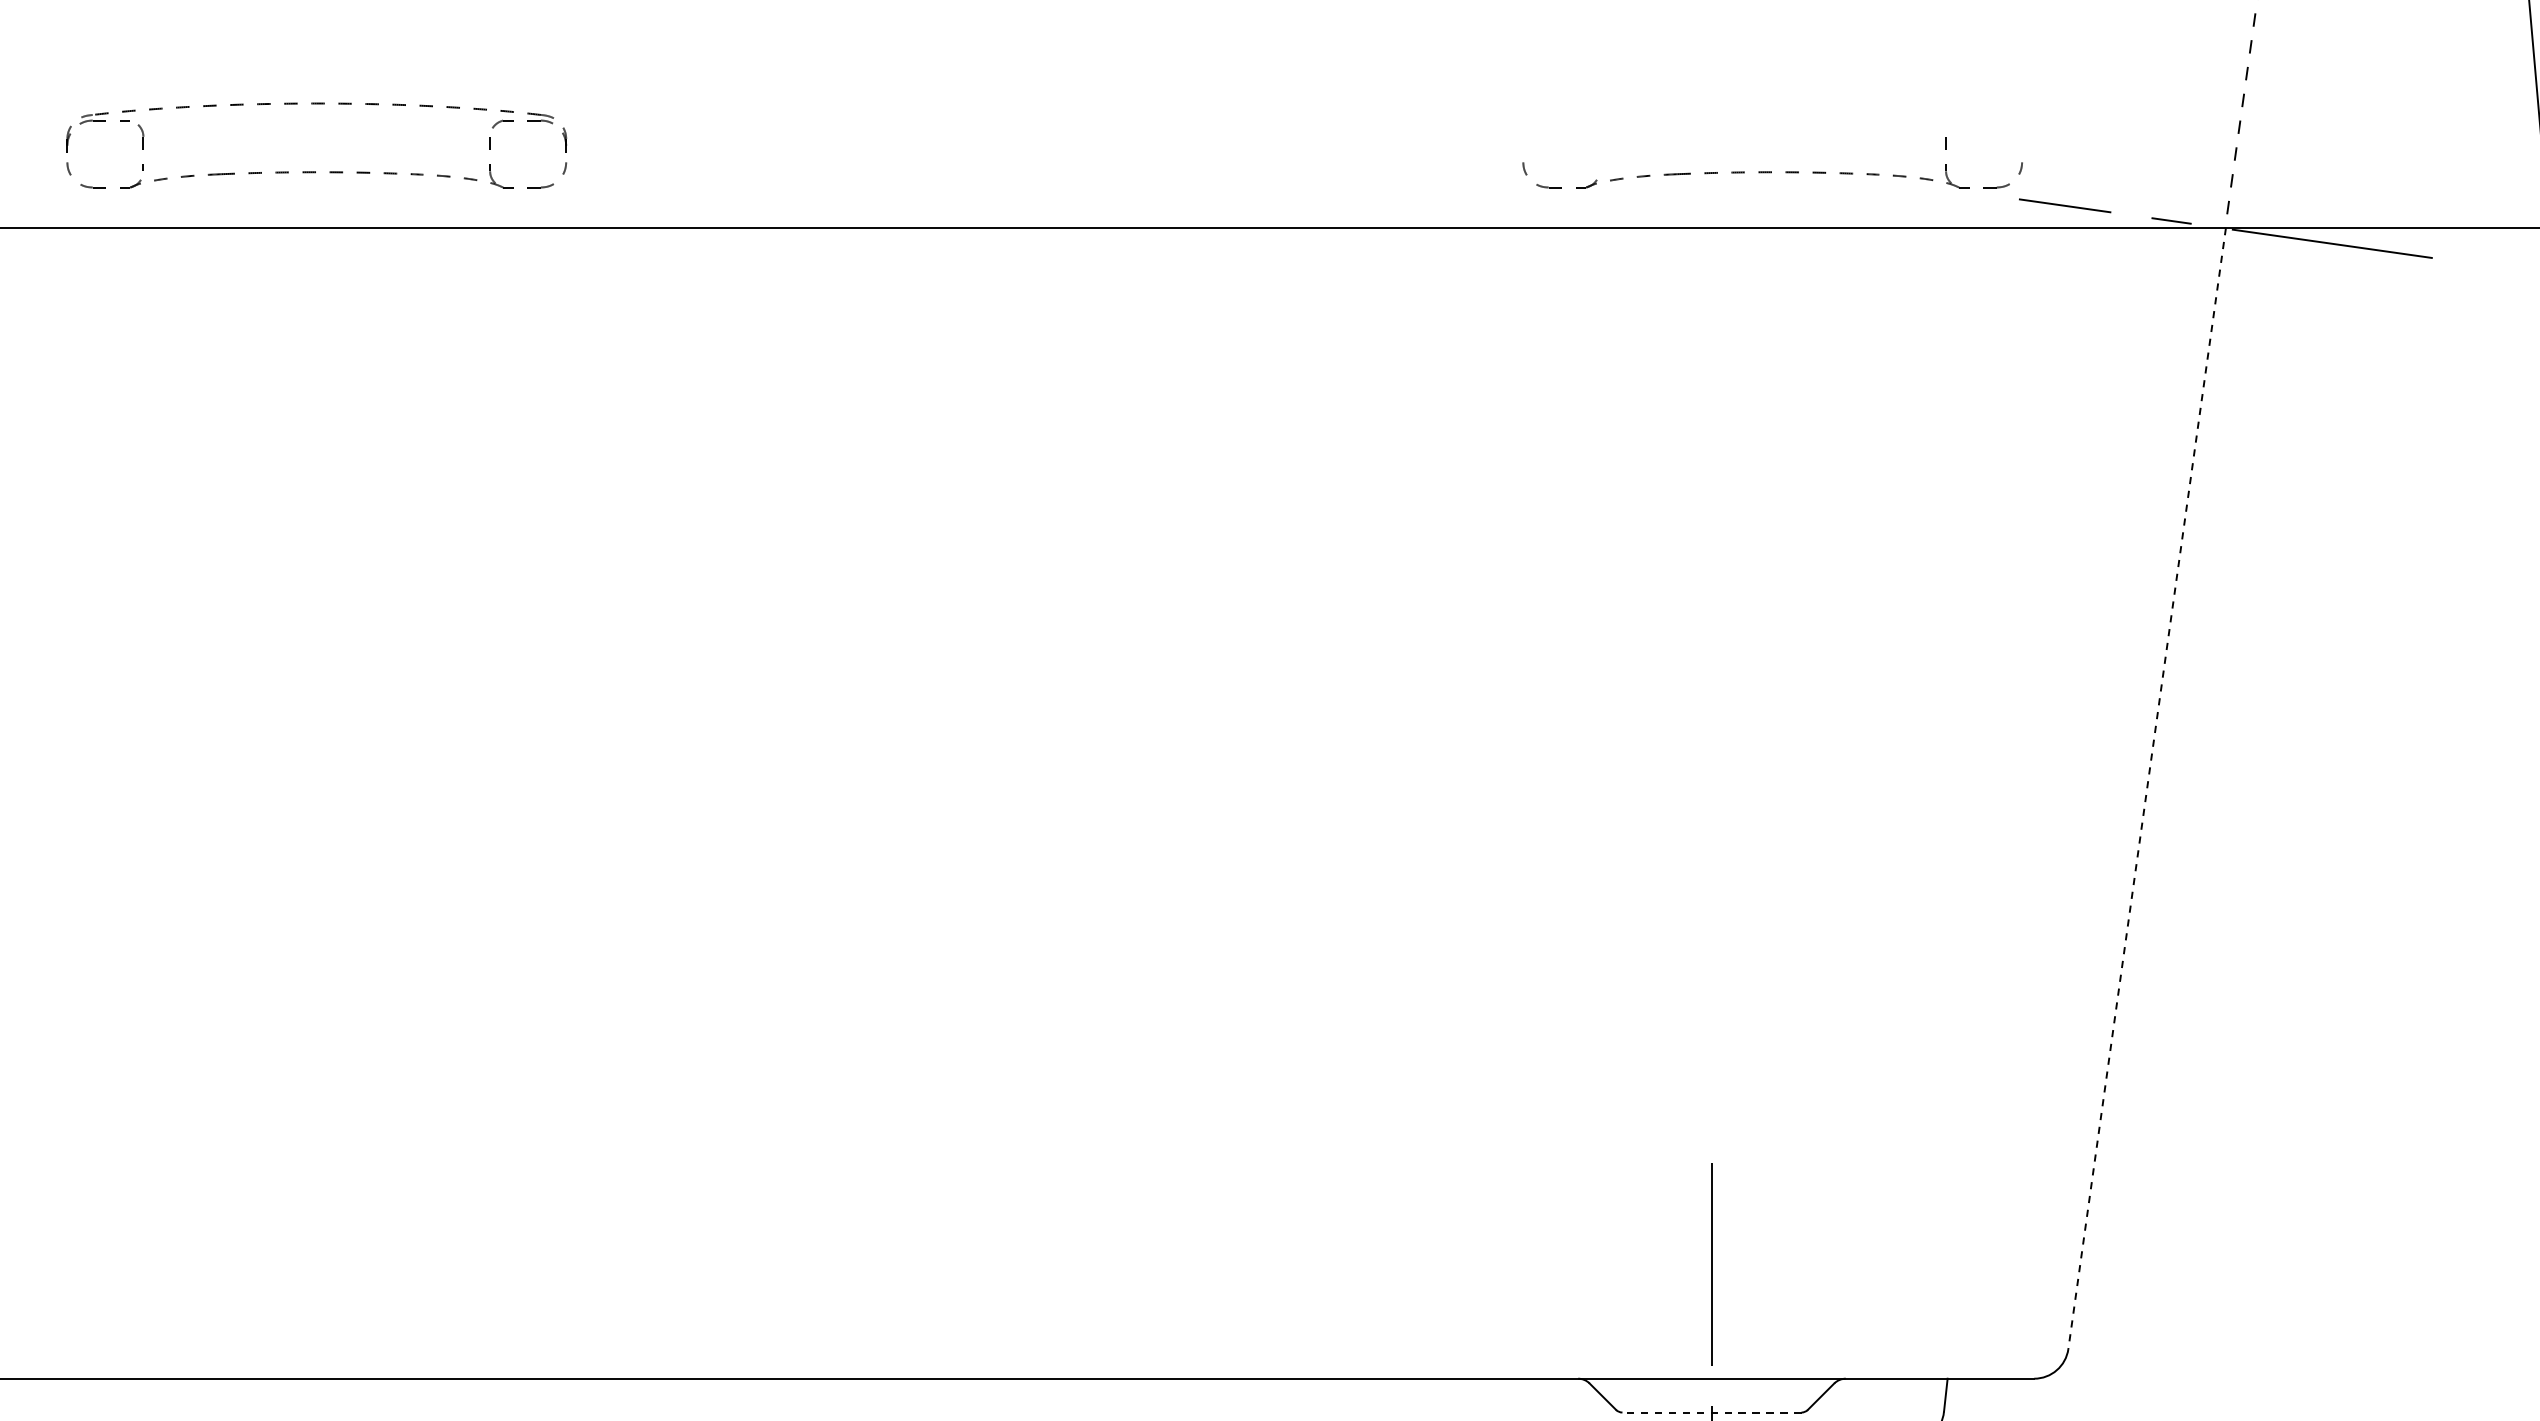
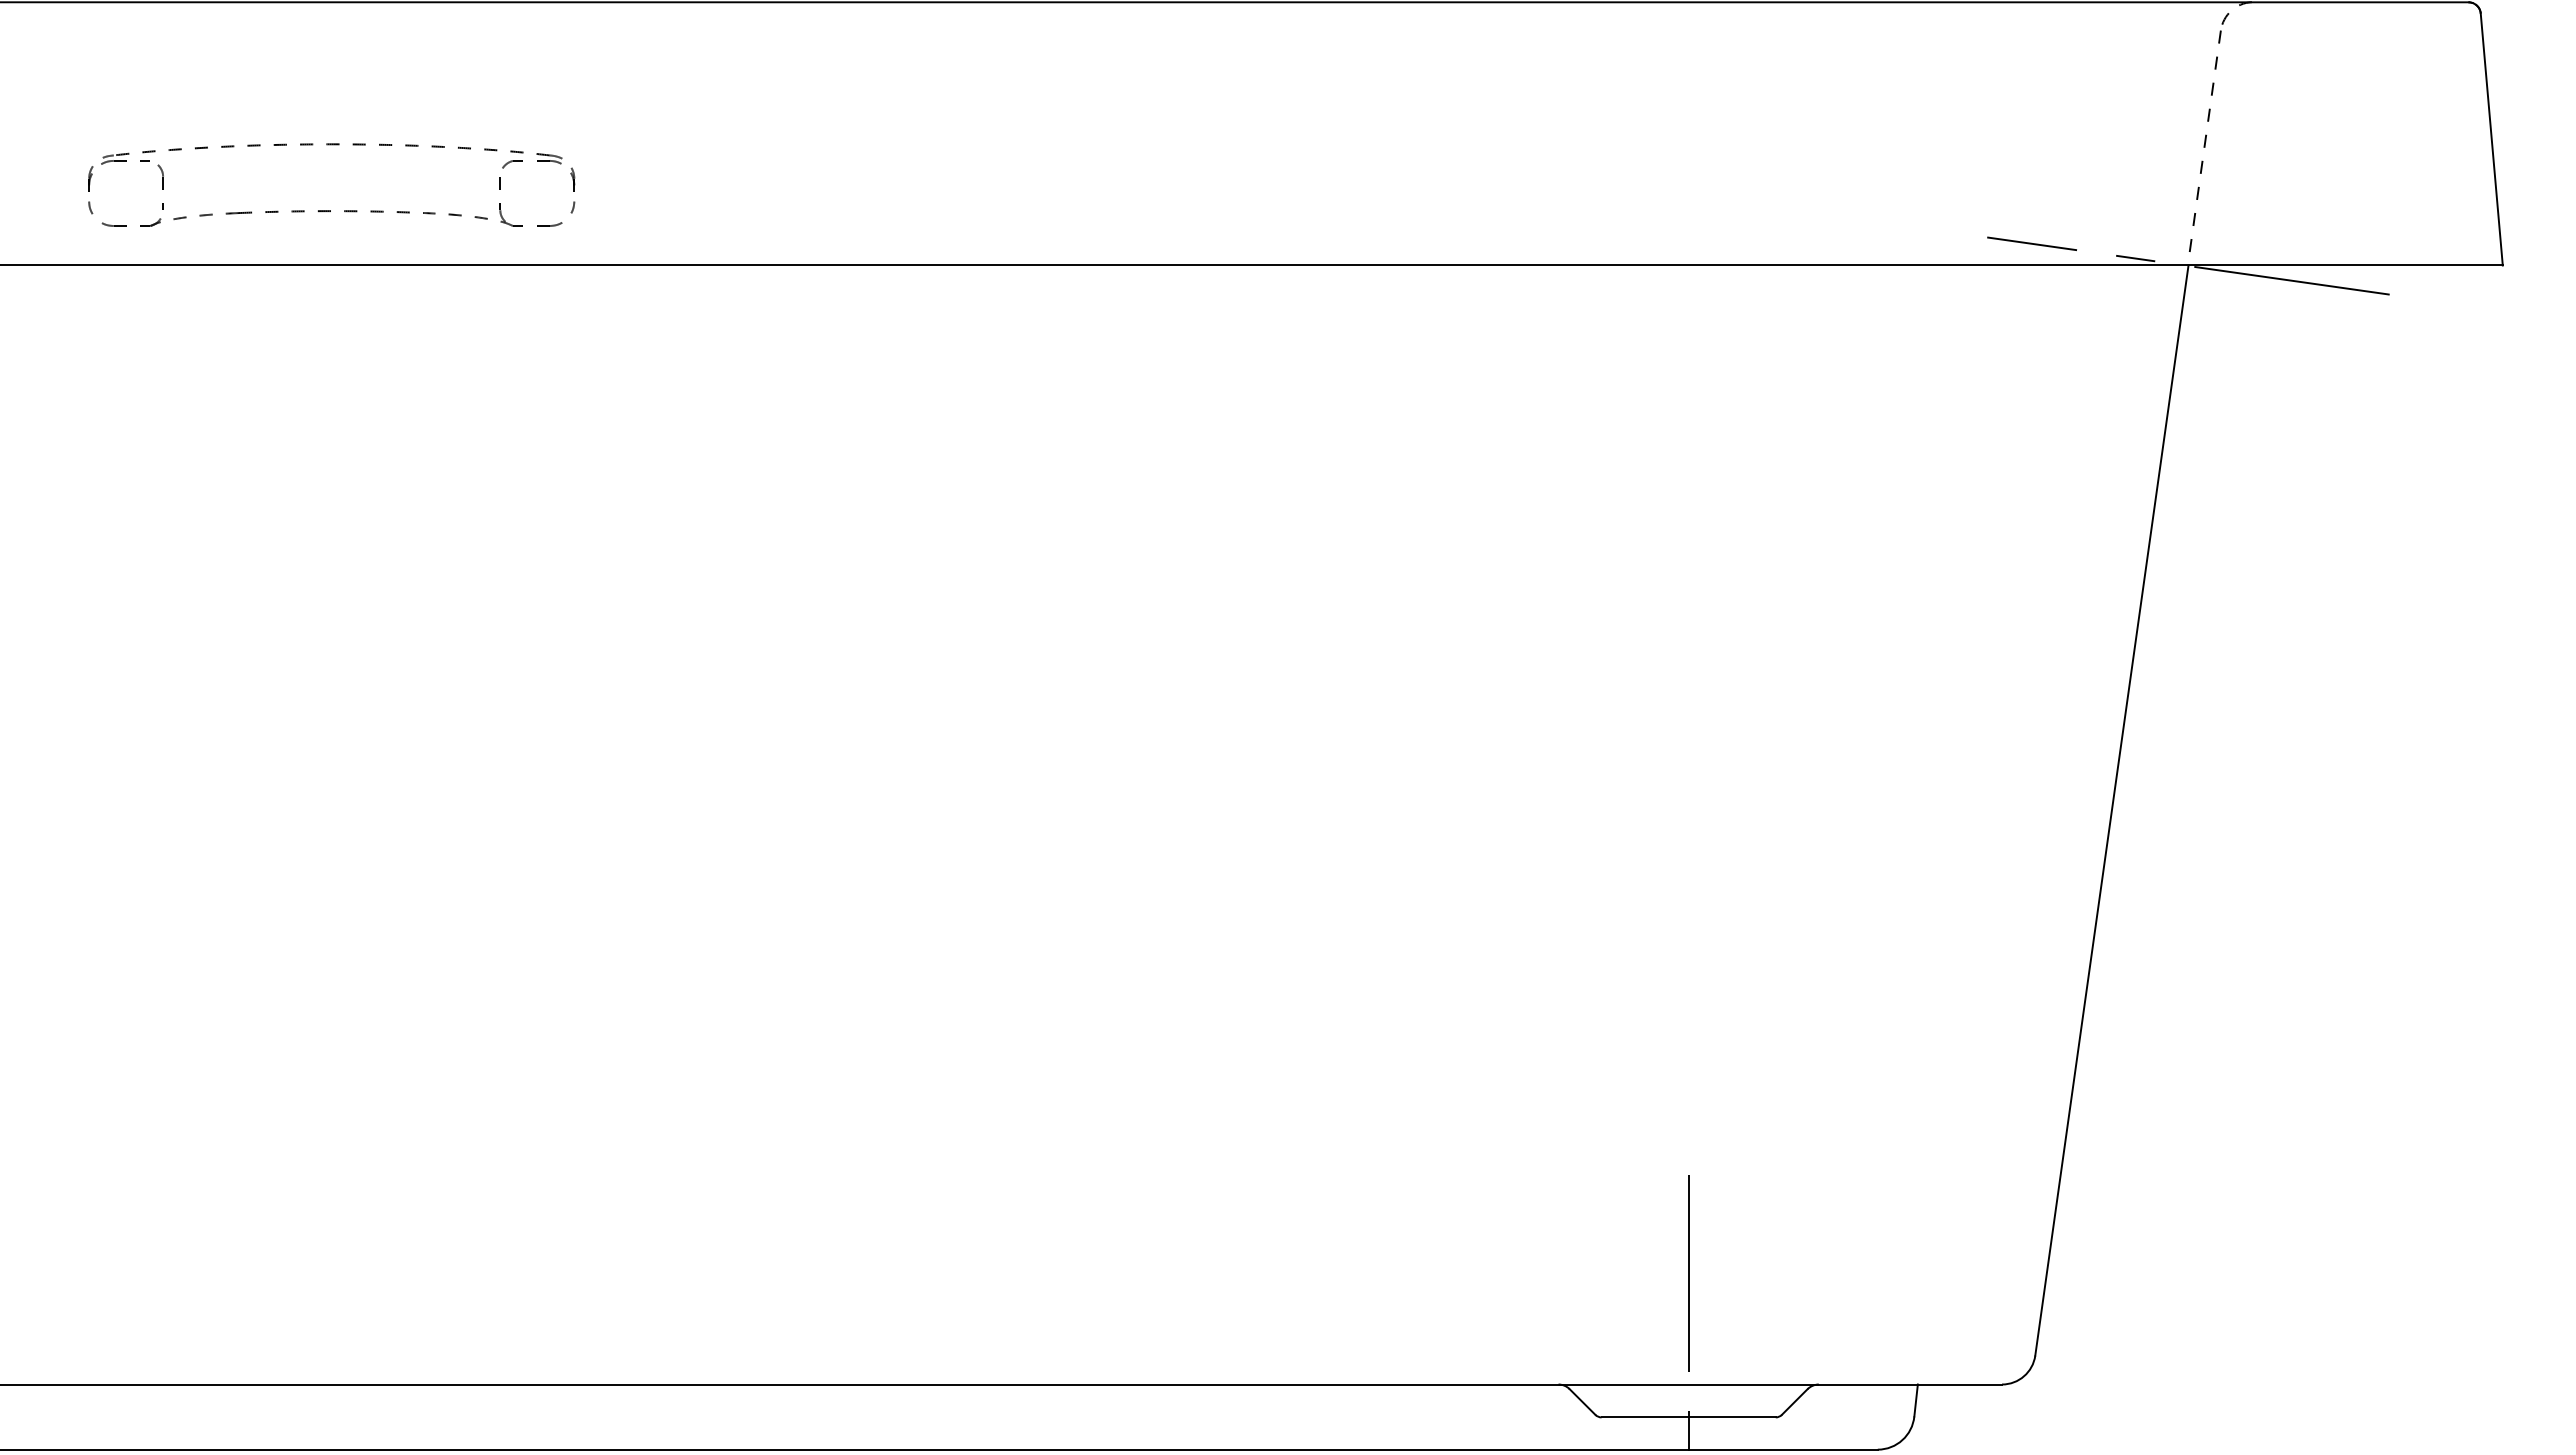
part: (1771, 171) -> (1746, 210), removed
line: (2146, 789) -> (2111, 811), dashed -> solid
line: (1711, 1412) -> (1688, 1417), dashed -> solid

